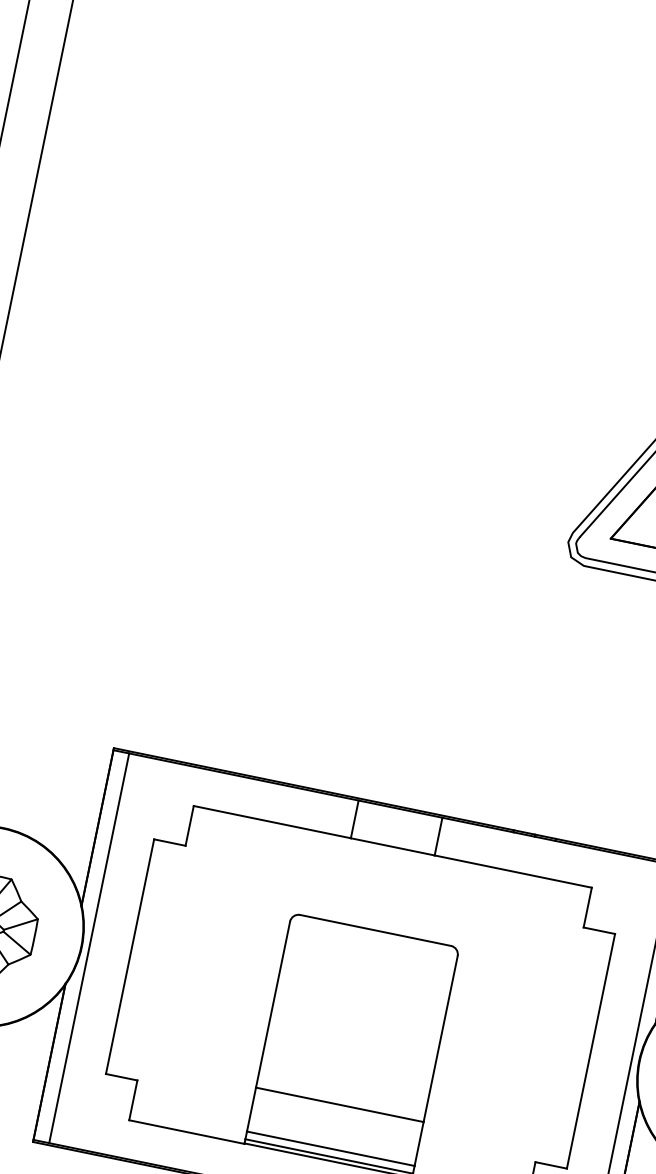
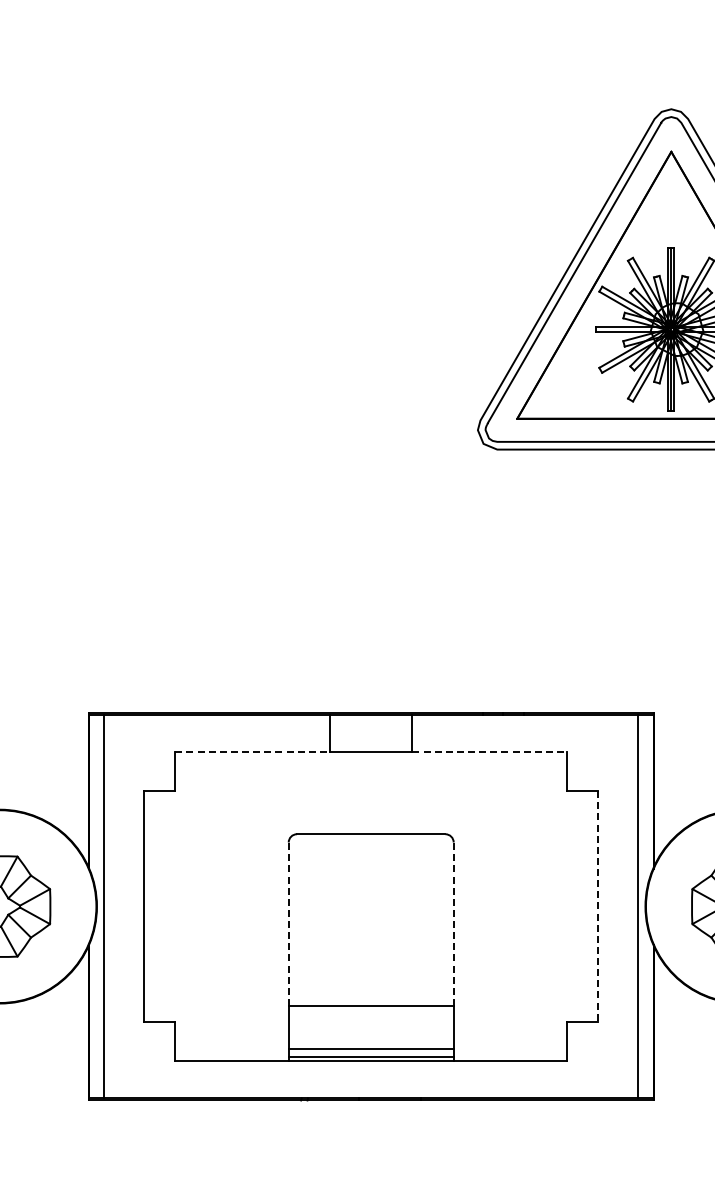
line: (273, 821) -> (253, 751), solid -> dashed
line: (514, 871) -> (490, 751), solid -> dashed
line: (272, 1004) -> (288, 924), solid -> dashed
line: (440, 1039) -> (453, 924), solid -> dashed
line: (591, 1052) -> (598, 907), solid -> dashed

